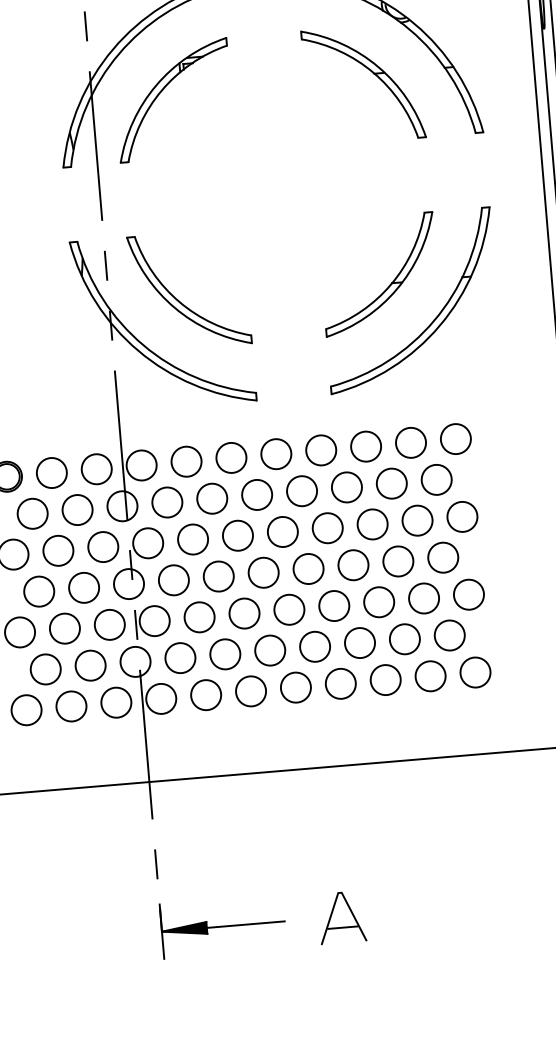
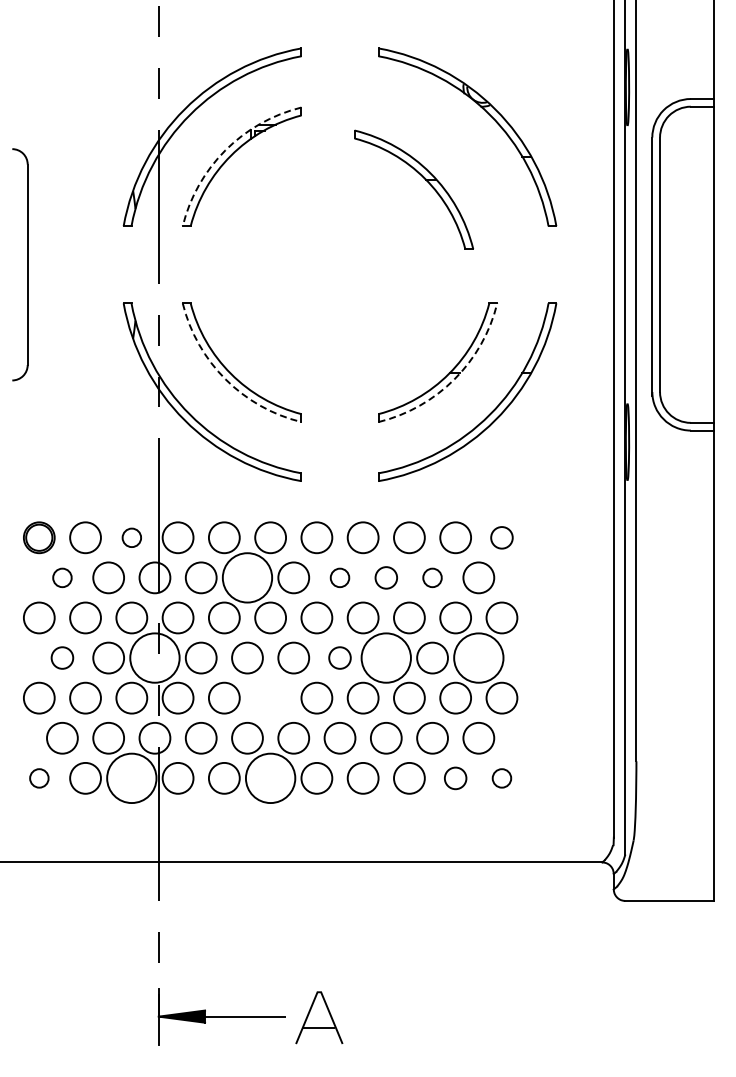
part: (371, 72) -> (423, 178), moved
arc: (156, 85) -> (225, 150), solid -> dashed
arc: (396, 289) -> (454, 379), solid -> dashed
arc: (174, 308) -> (225, 379), solid -> dashed
circle: (455, 438) -> (501, 537), size x0.7
circle: (96, 469) -> (131, 537), size x0.6
circle: (391, 483) -> (432, 577), size x0.6
circle: (347, 487) -> (386, 577), size x0.7
circle: (301, 490) -> (339, 577), size x0.6
circle: (212, 498) -> (247, 577), size x1.6
circle: (32, 513) -> (62, 577), size x0.6
circle: (442, 557) -> (478, 657), size x1.6
circle: (352, 564) -> (385, 657), size x1.6
circle: (308, 568) -> (339, 657), size x0.7
circle: (128, 583) -> (154, 657), size x1.6
circle: (39, 591) -> (62, 657), size x0.7
circle: (244, 612) -> (270, 697), removed
circle: (475, 672) -> (501, 778), size x0.6
circle: (430, 676) -> (455, 778), size x0.7
circle: (250, 690) -> (270, 777), size x1.6
circle: (115, 701) -> (131, 777), size x1.6
circle: (26, 710) -> (39, 778), size x0.6
part: (342, 917) -> (319, 1017), moved

